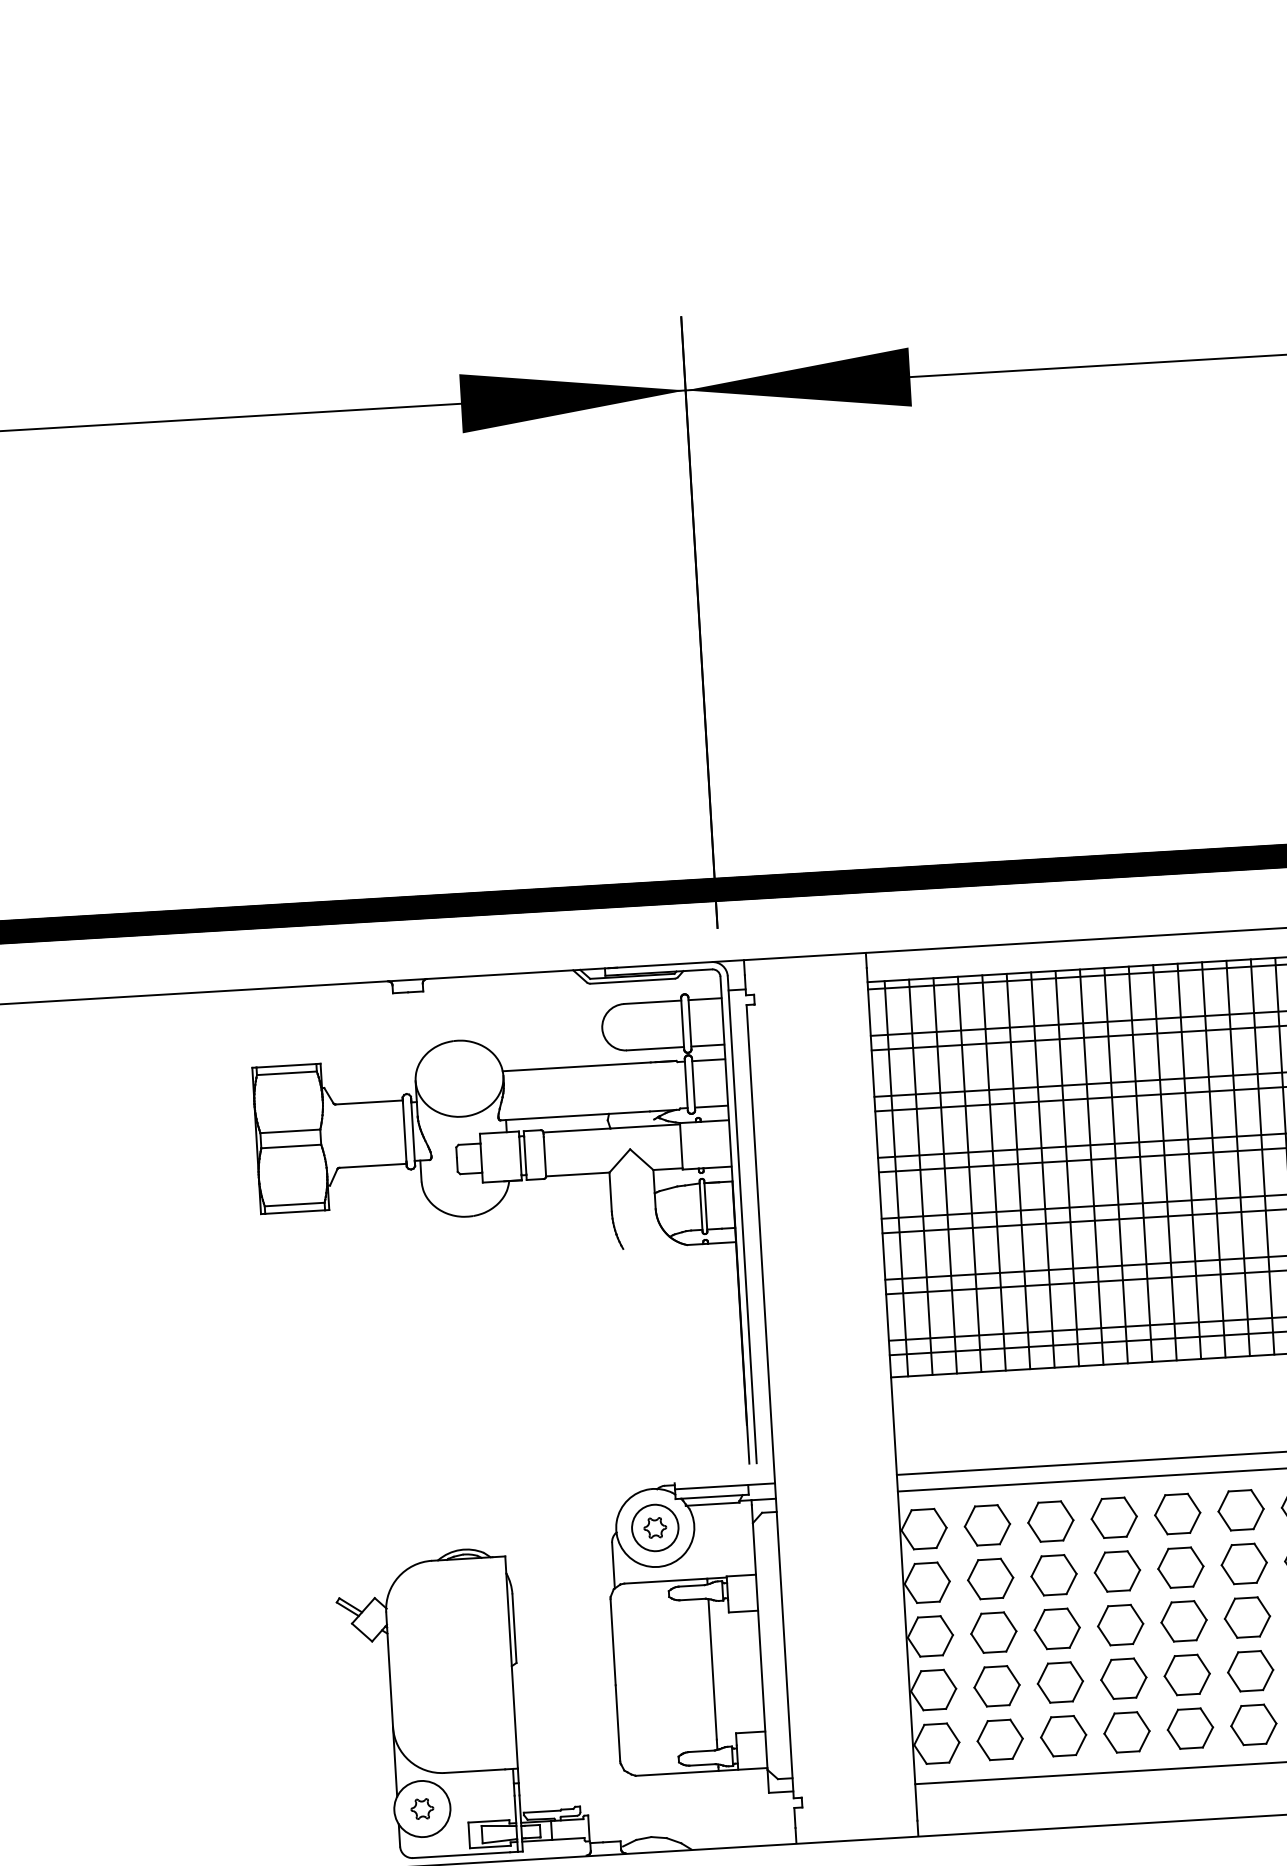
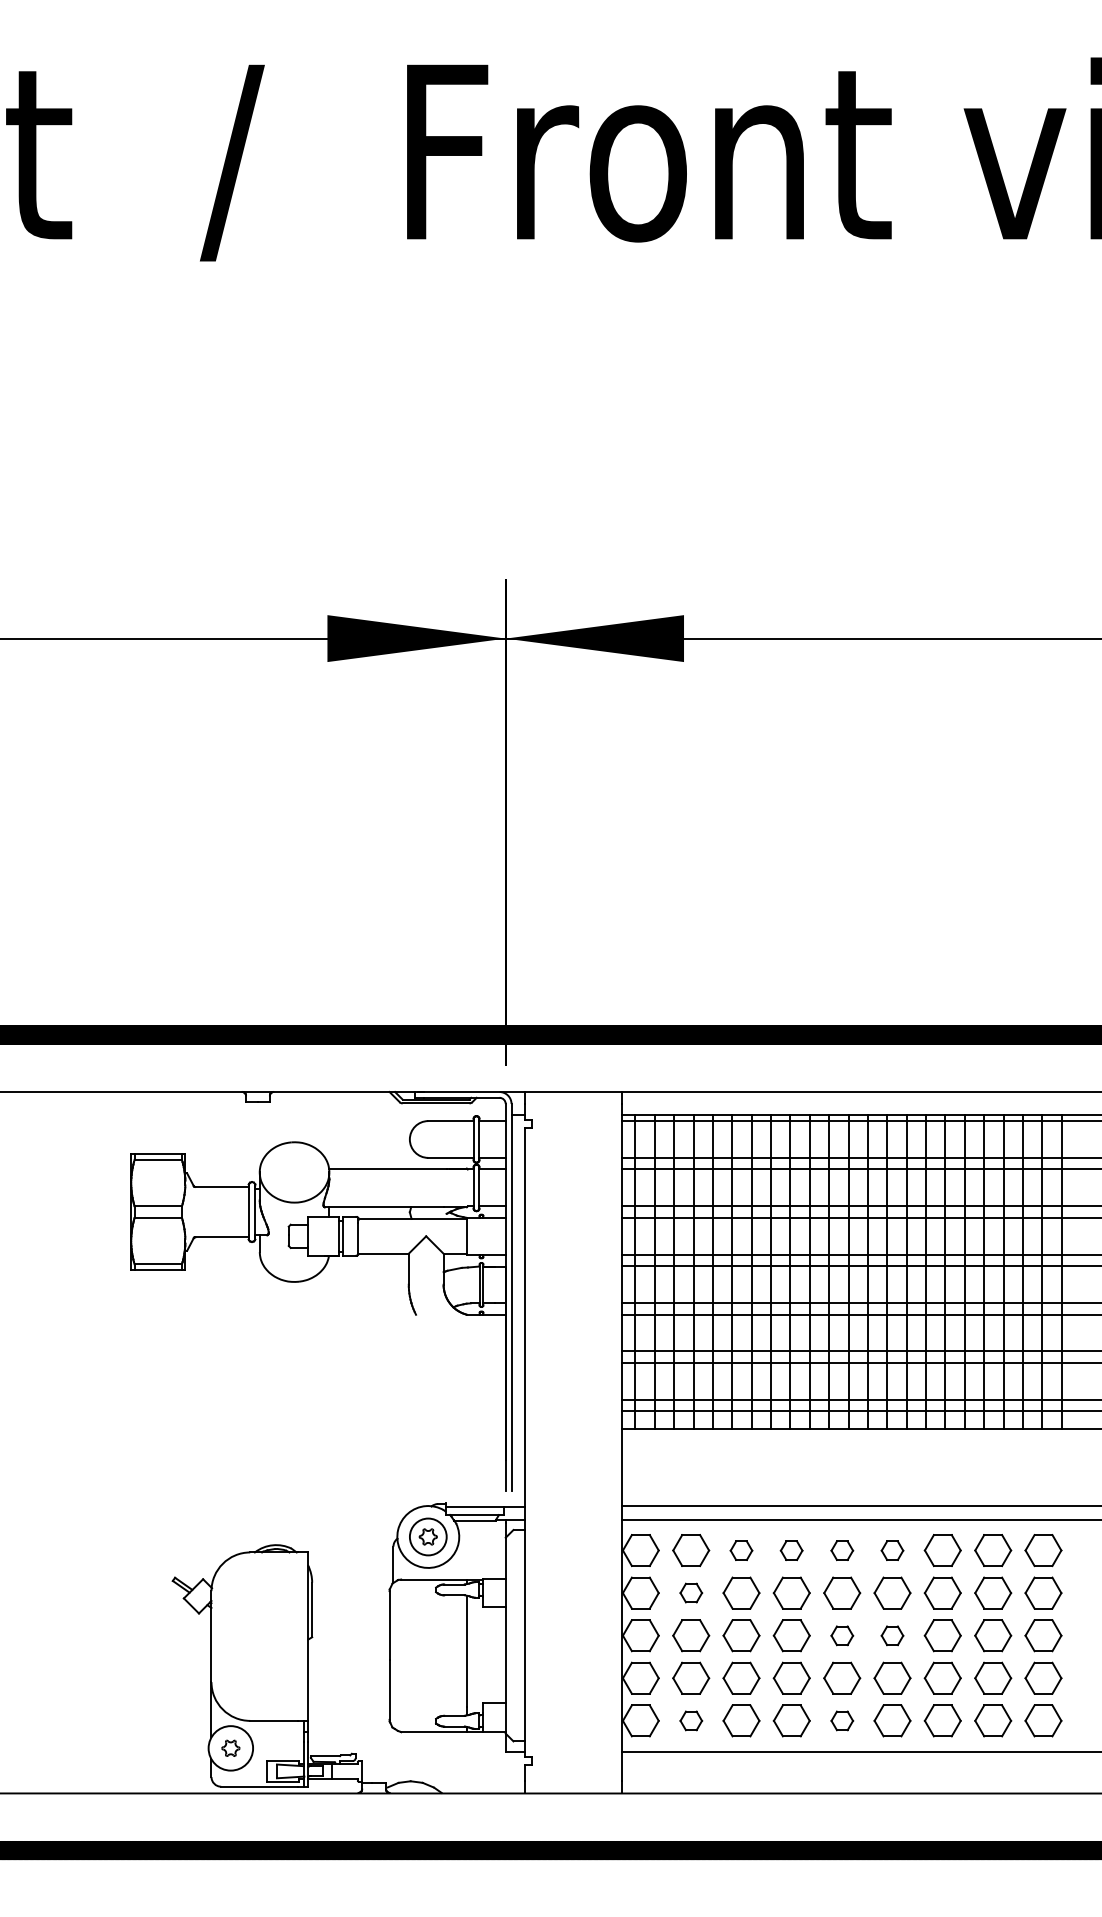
part: (1241, 1510) -> (892, 1550), size x0.6
part: (1178, 1513) -> (842, 1550), size x0.6
part: (1113, 1517) -> (791, 1550), size x0.6
part: (1050, 1521) -> (741, 1550), size x0.6
part: (991, 1578) -> (691, 1592), size x0.6
part: (1247, 1617) -> (892, 1635), size x0.6
part: (1184, 1621) -> (842, 1635), size x0.6
part: (1190, 1728) -> (842, 1720), size x0.6
part: (1000, 1739) -> (691, 1720), size x0.6

